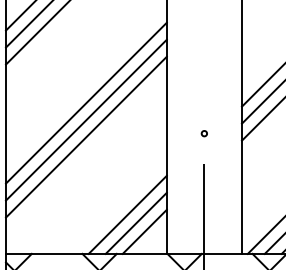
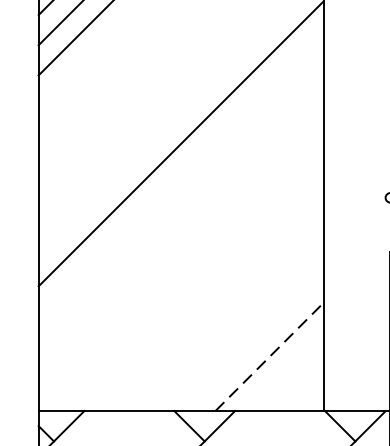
line: (86, 119) -> (181, 172), removed
line: (86, 136) -> (181, 202), removed
line: (127, 214) -> (254, 341), removed
line: (136, 223) -> (270, 357), solid -> dashed
line: (144, 231) -> (284, 371), removed

